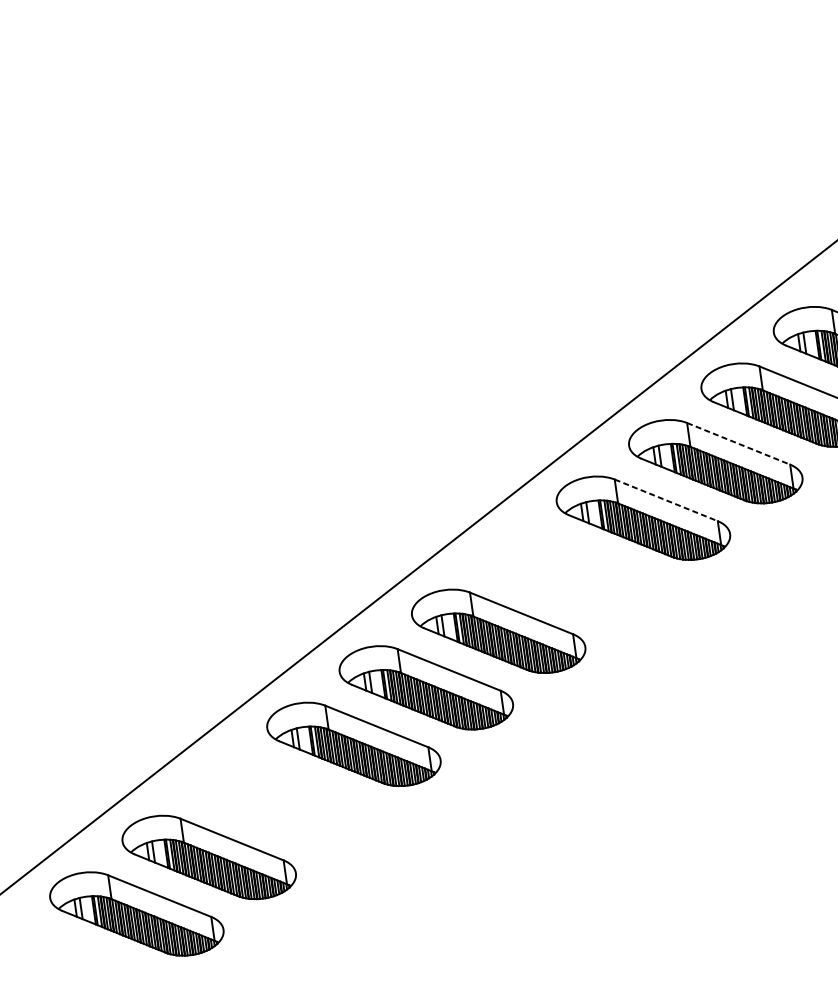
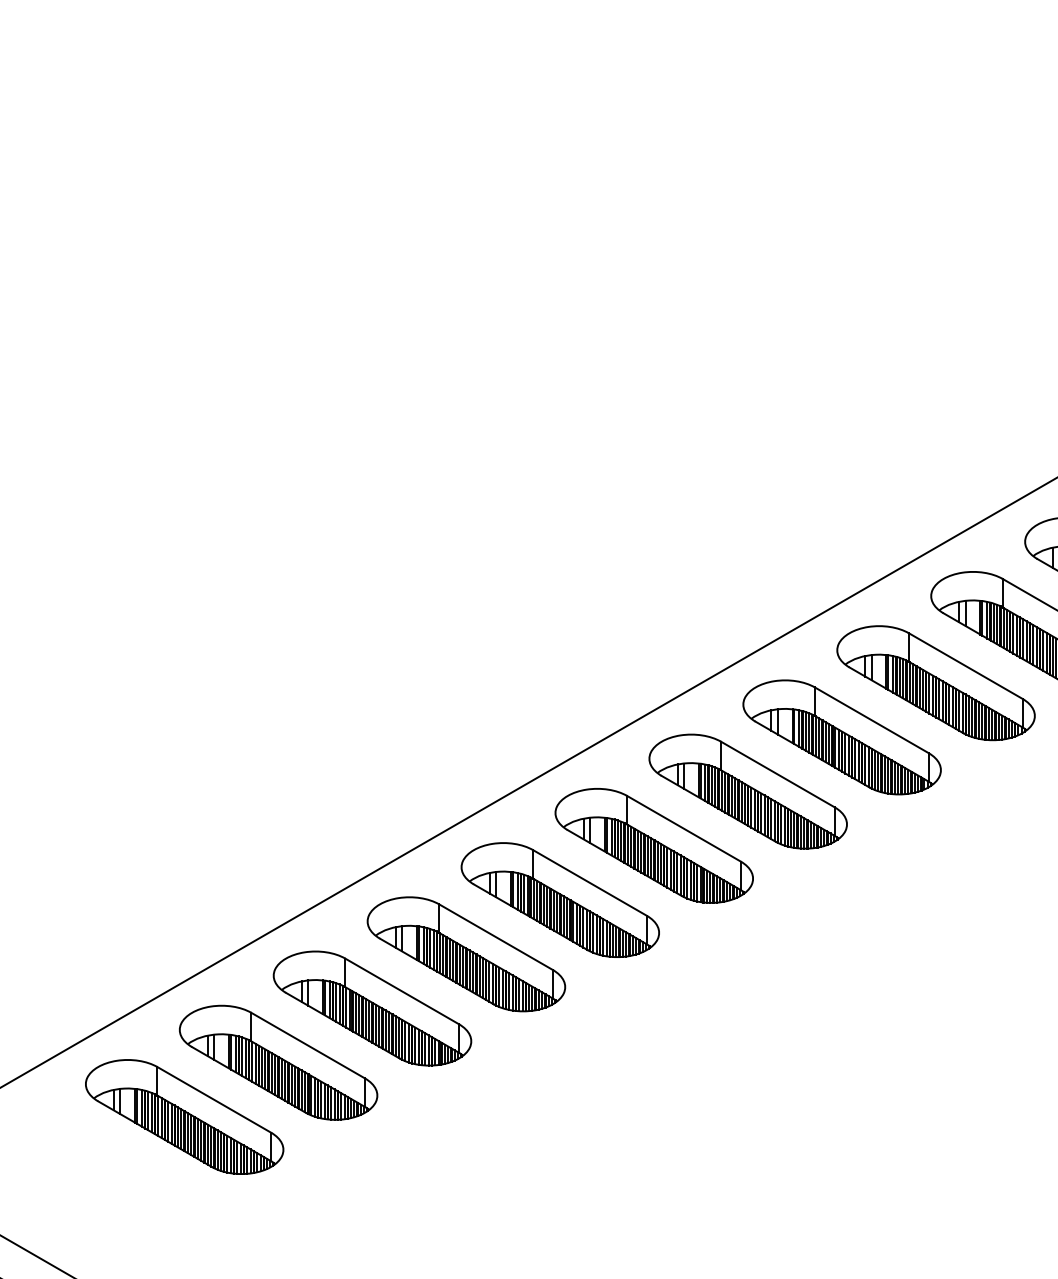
line: (738, 444) -> (965, 666), dashed -> solid
line: (666, 500) -> (871, 720), dashed -> solid
part: (570, 574) -> (747, 791), added
part: (281, 800) -> (372, 1008), added

